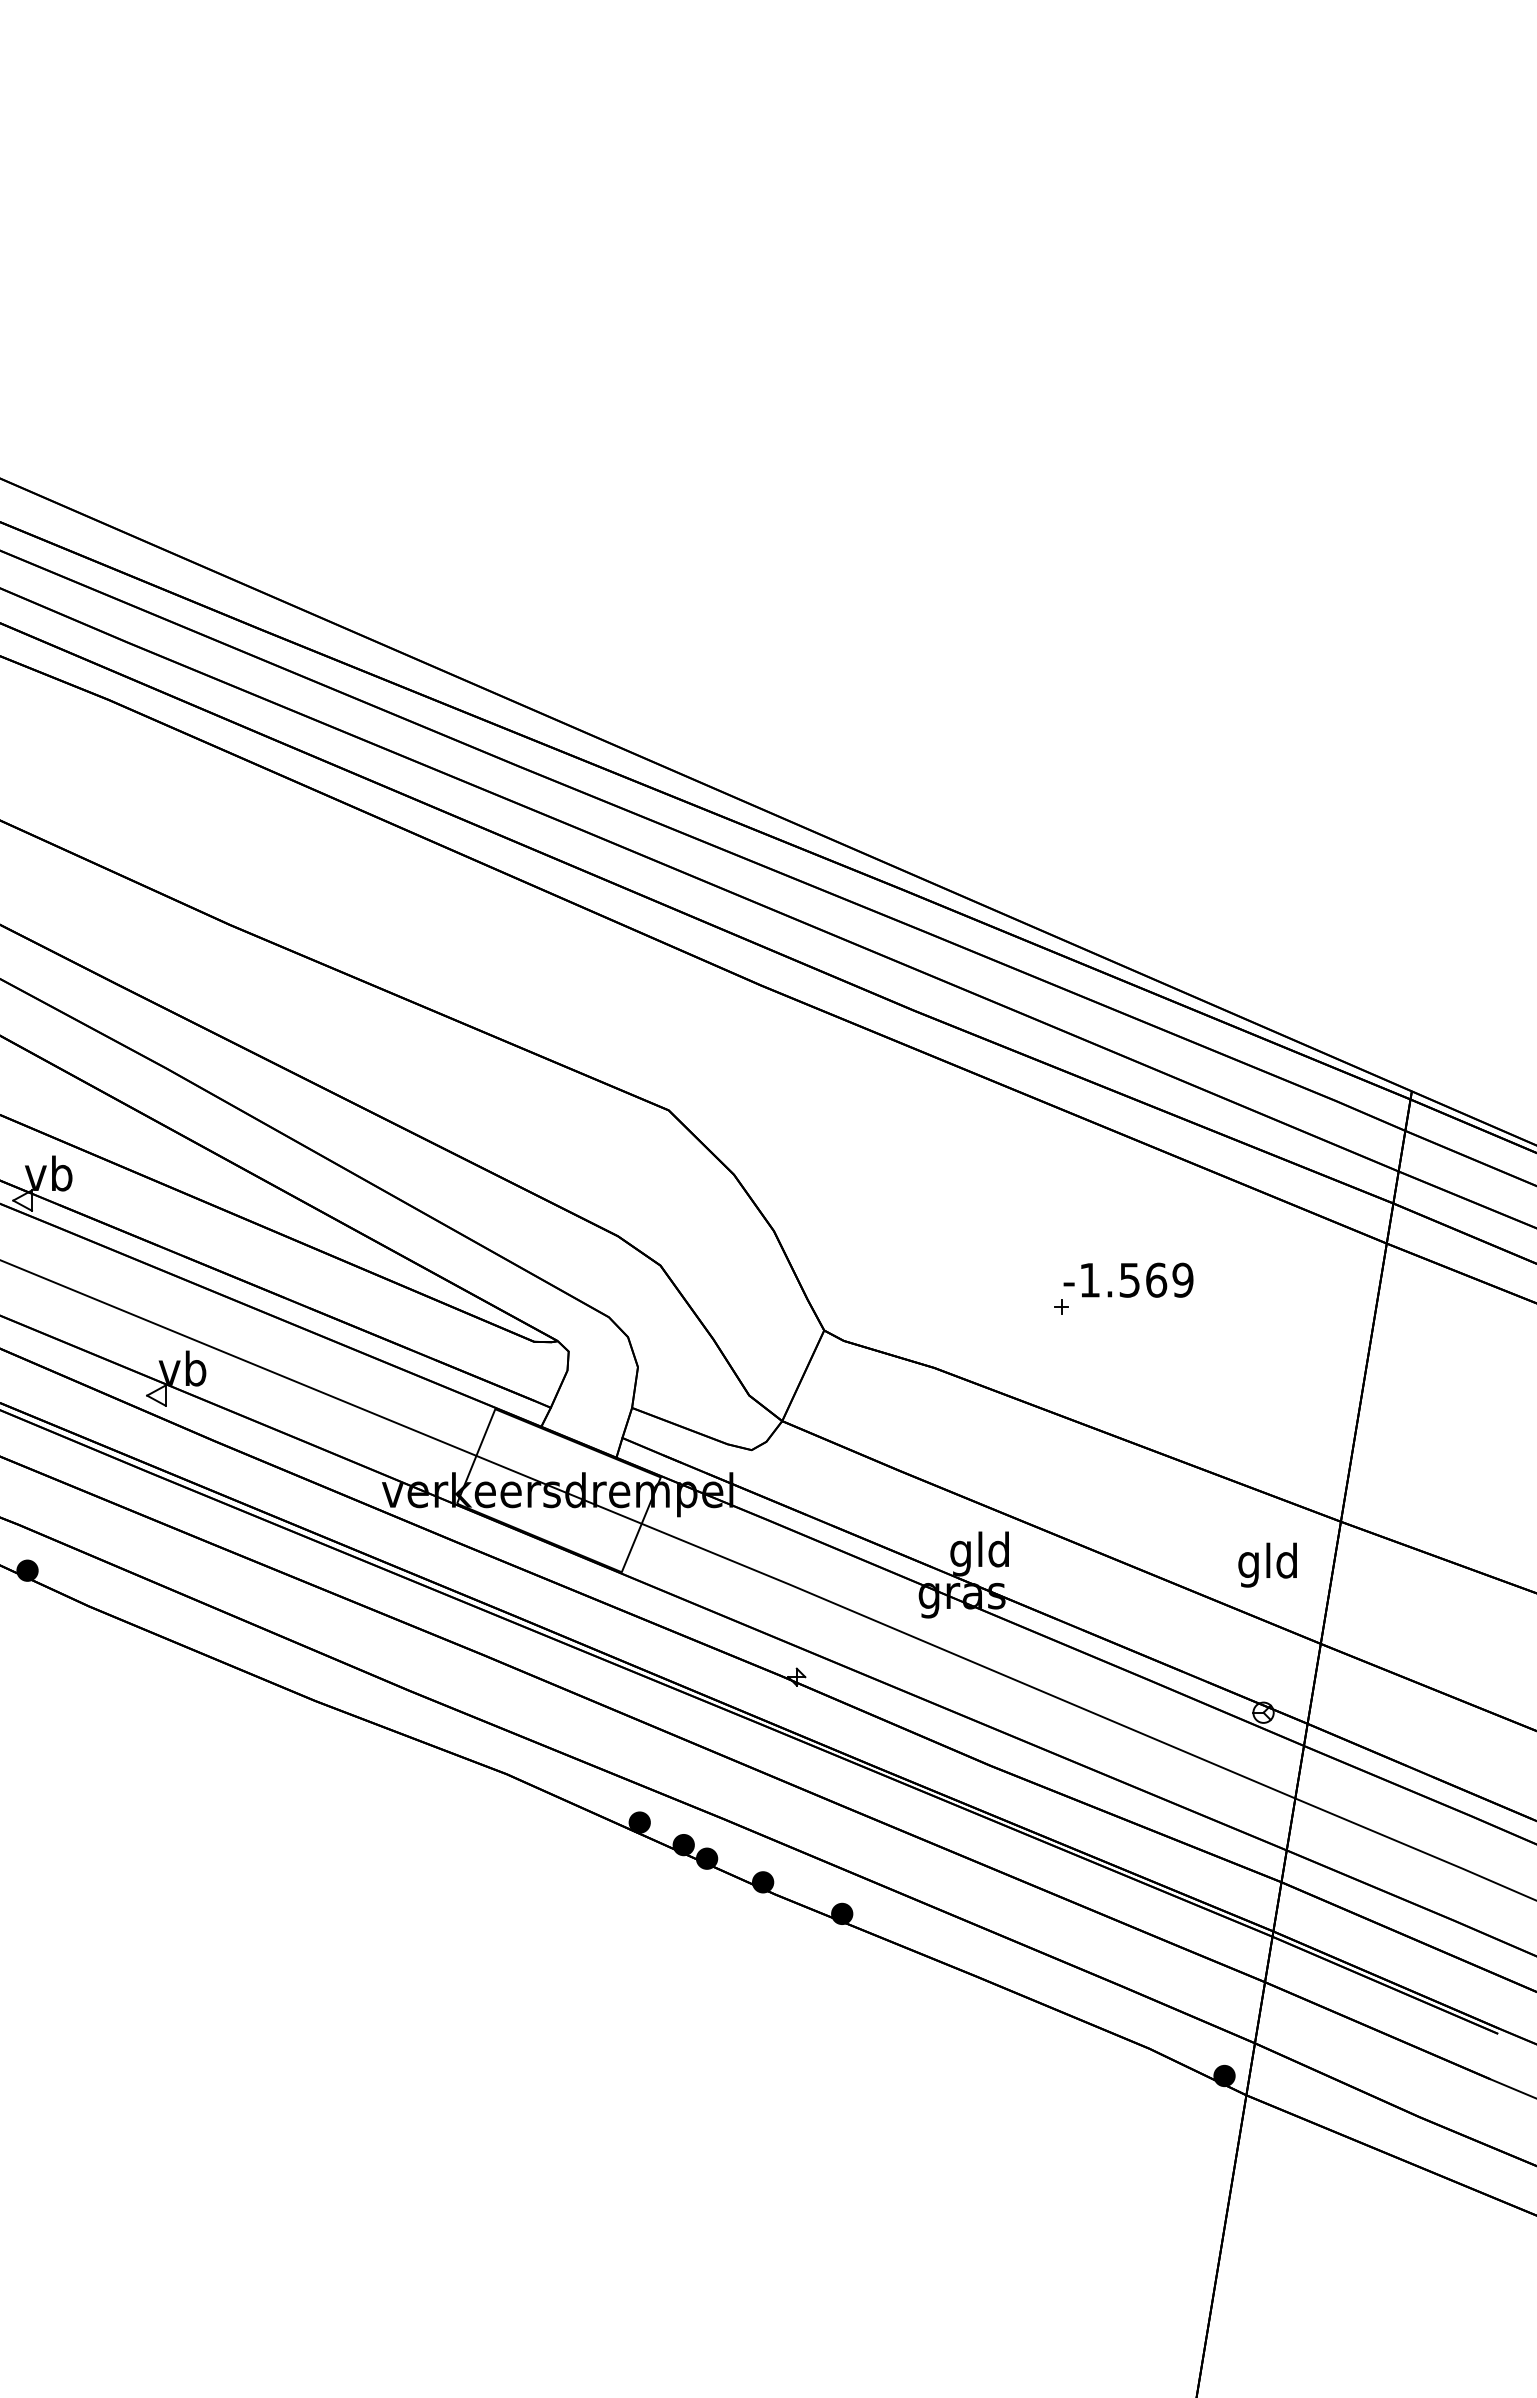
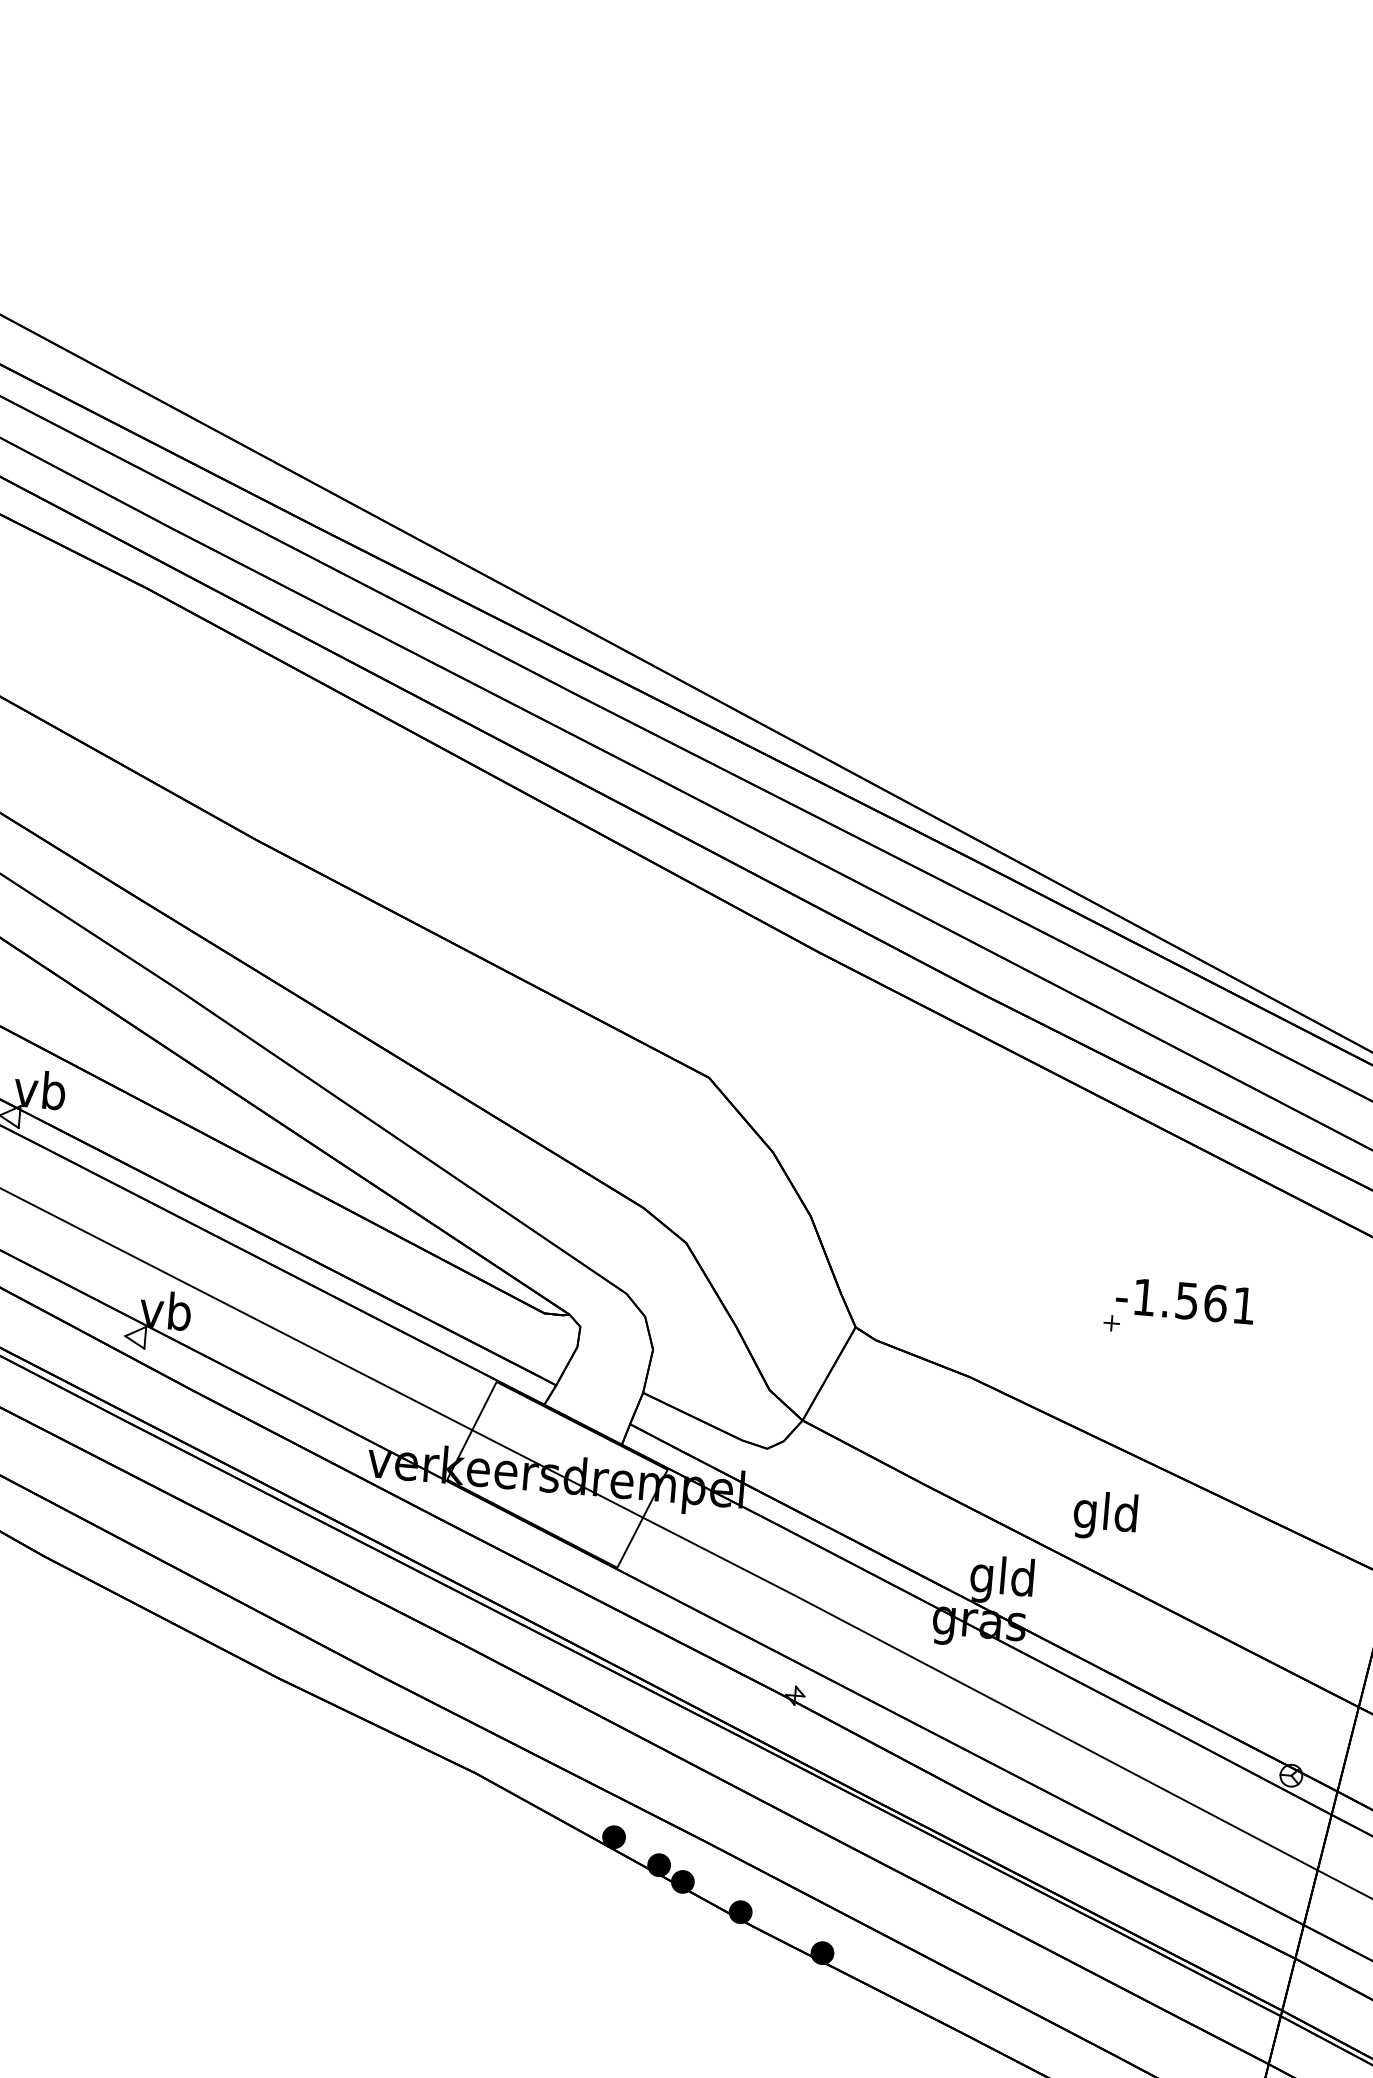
text: (1182, 1279) -> (1243, 1304), -1.569 -> -1.561
text: (1267, 1564) -> (1105, 1515), moved

